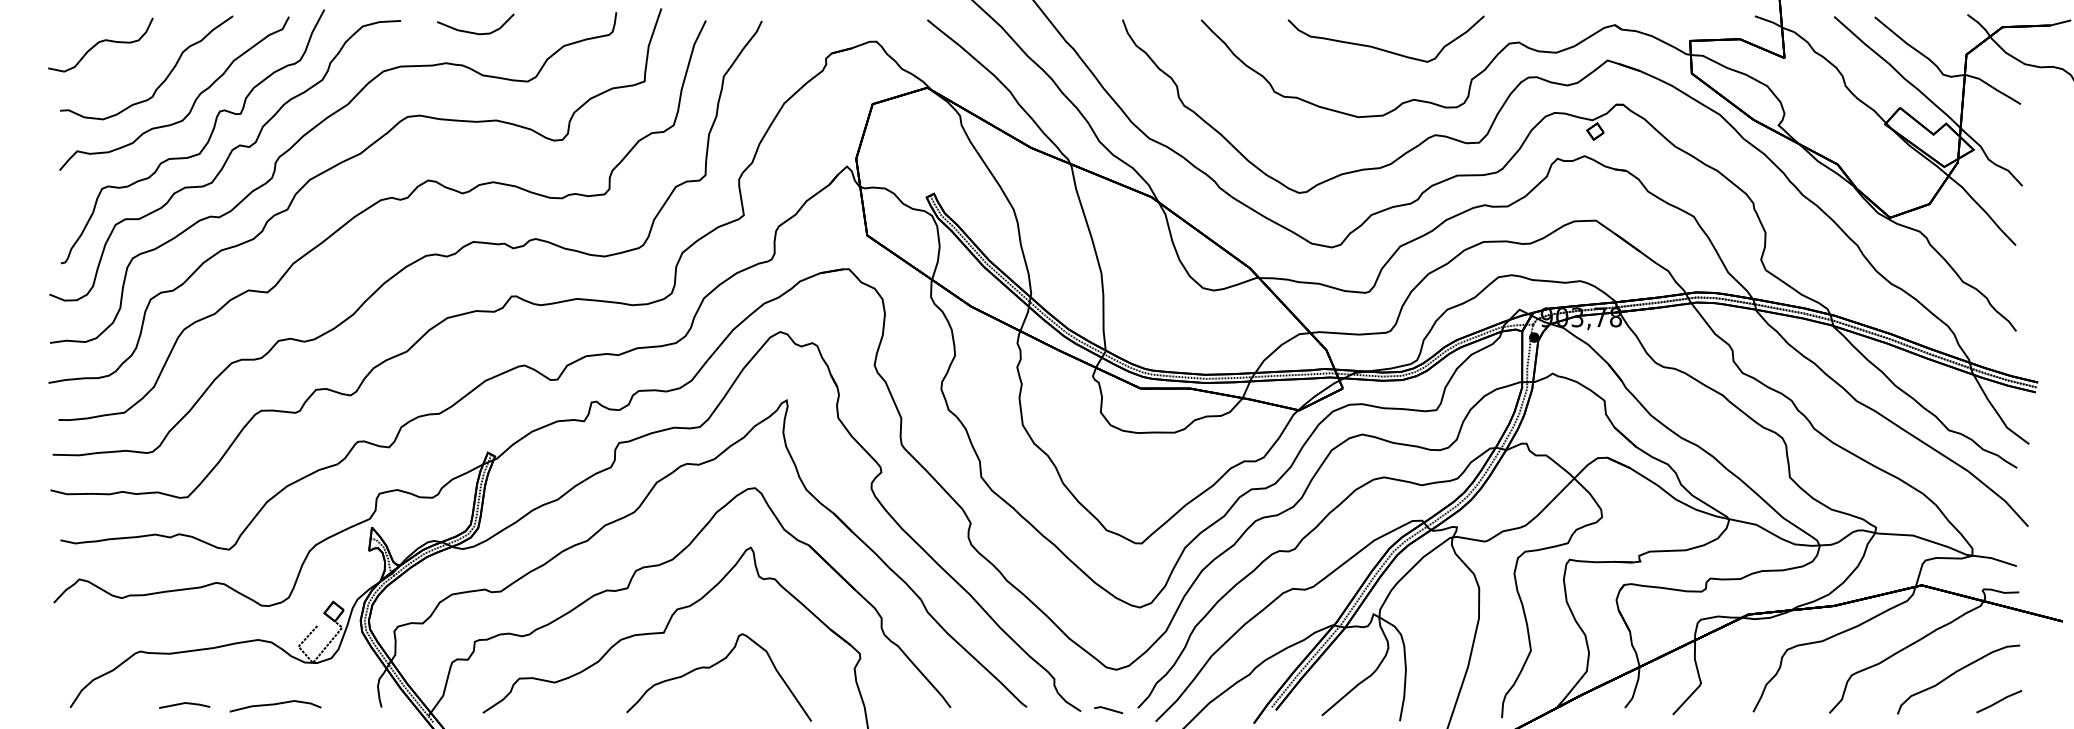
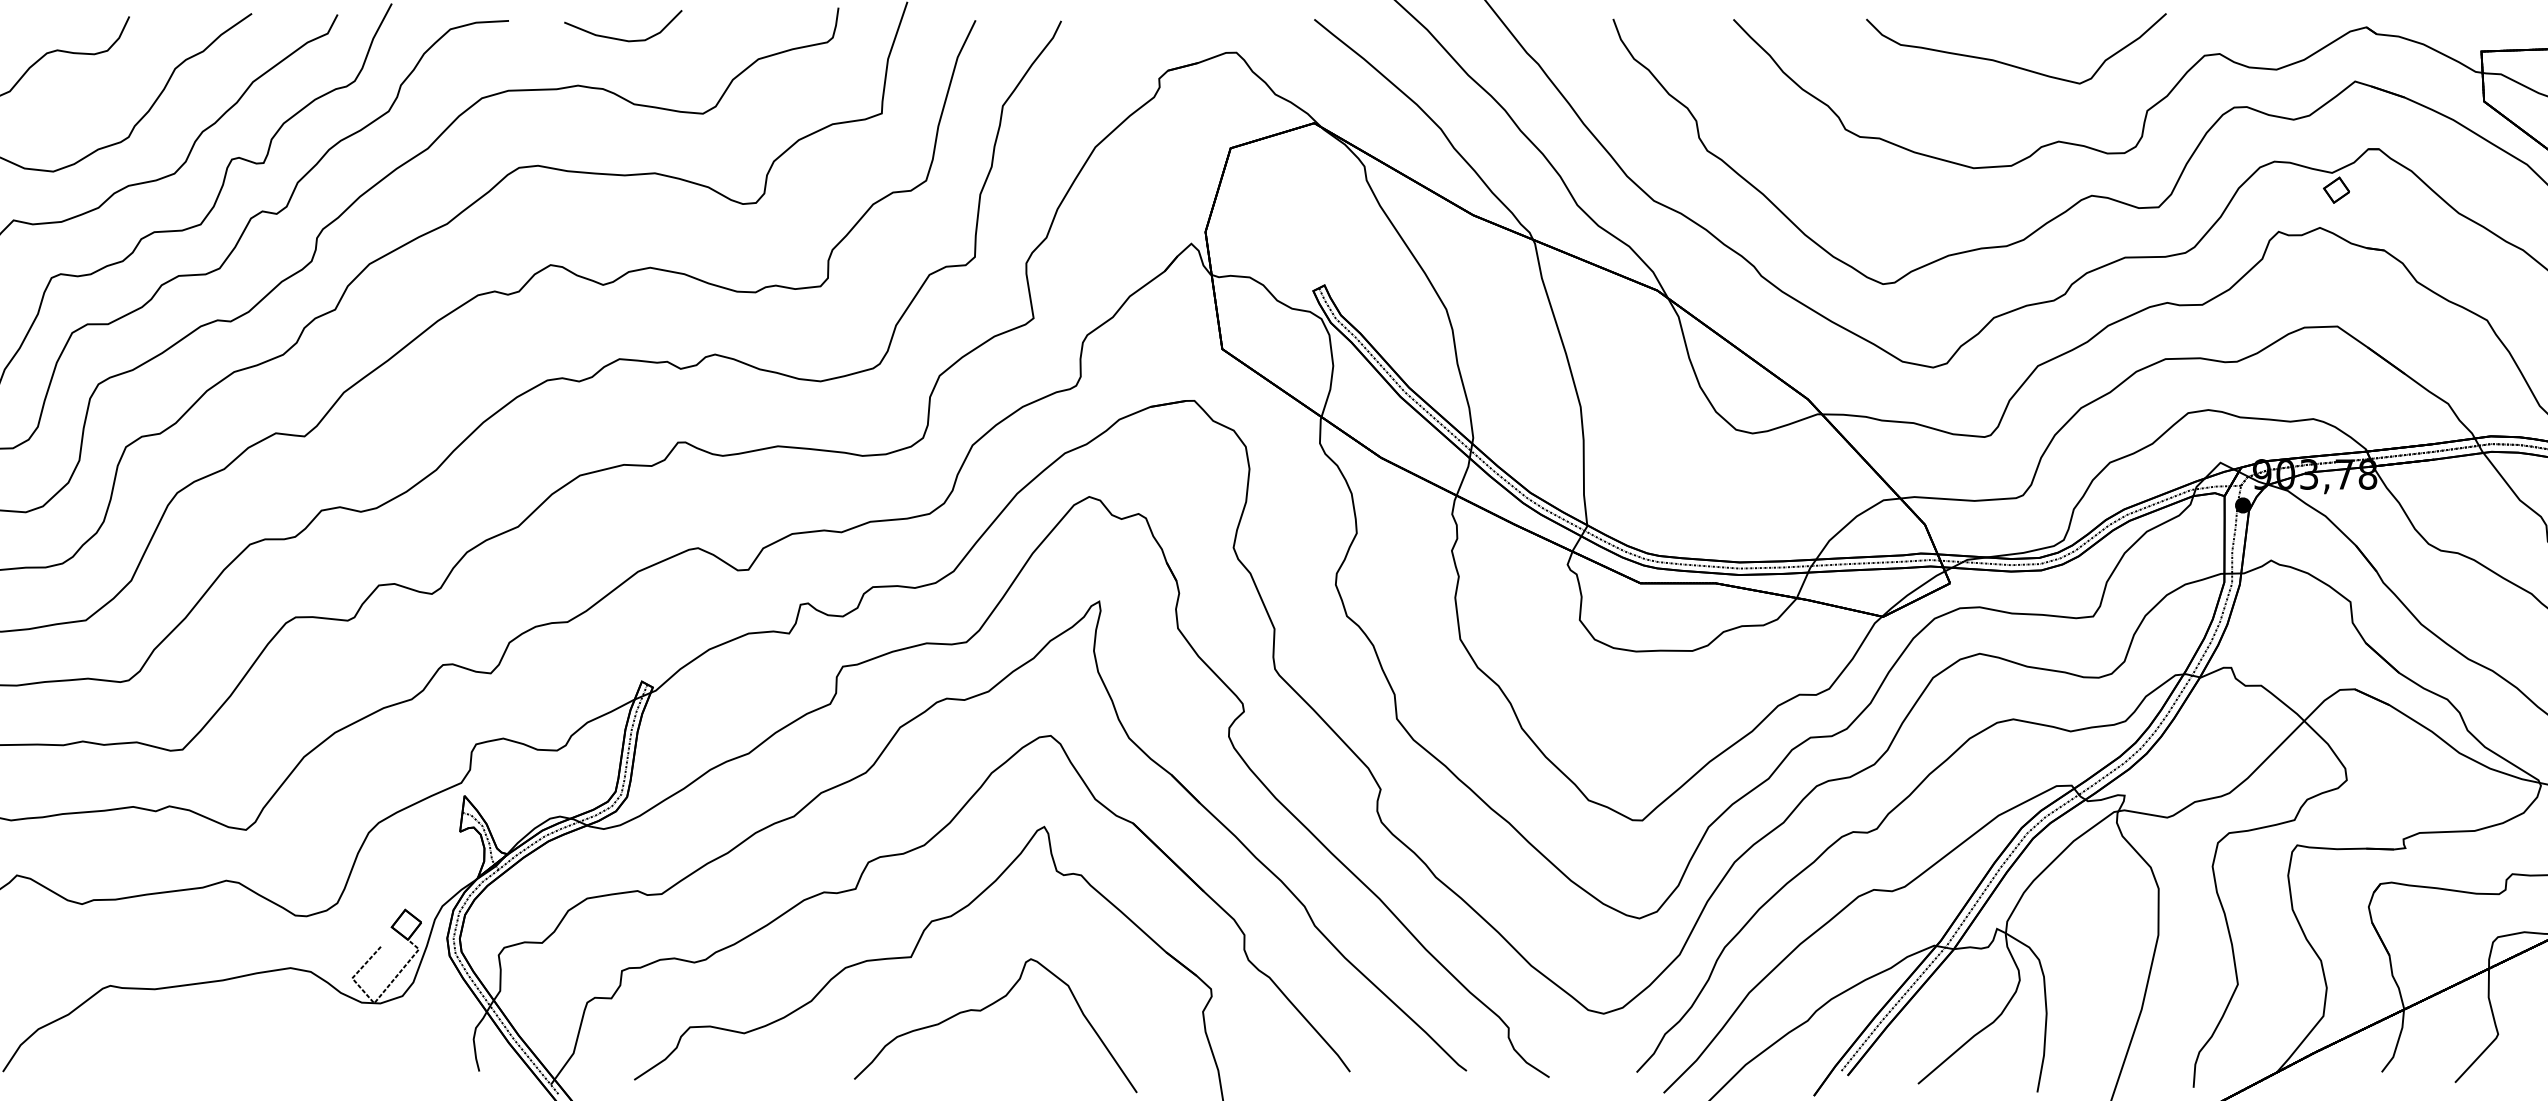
line: (184, 704) -> (177, 1066), removed
curve: (275, 705) -> (316, 1068), removed
line: (1108, 710) -> (1591, 1076), removed

